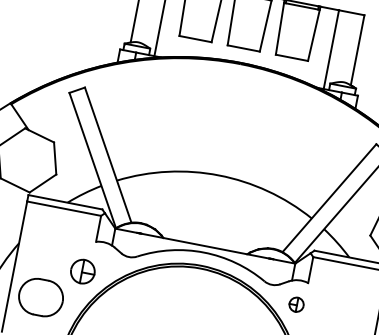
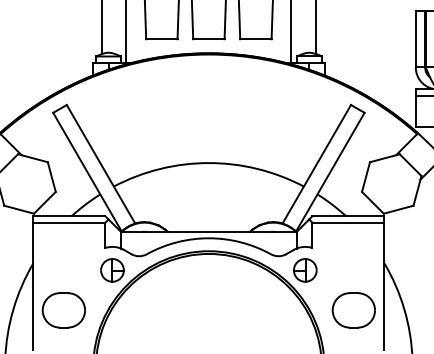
part: (82, 271) -> (112, 270), moved
part: (296, 304) -> (305, 270), size x1.67

